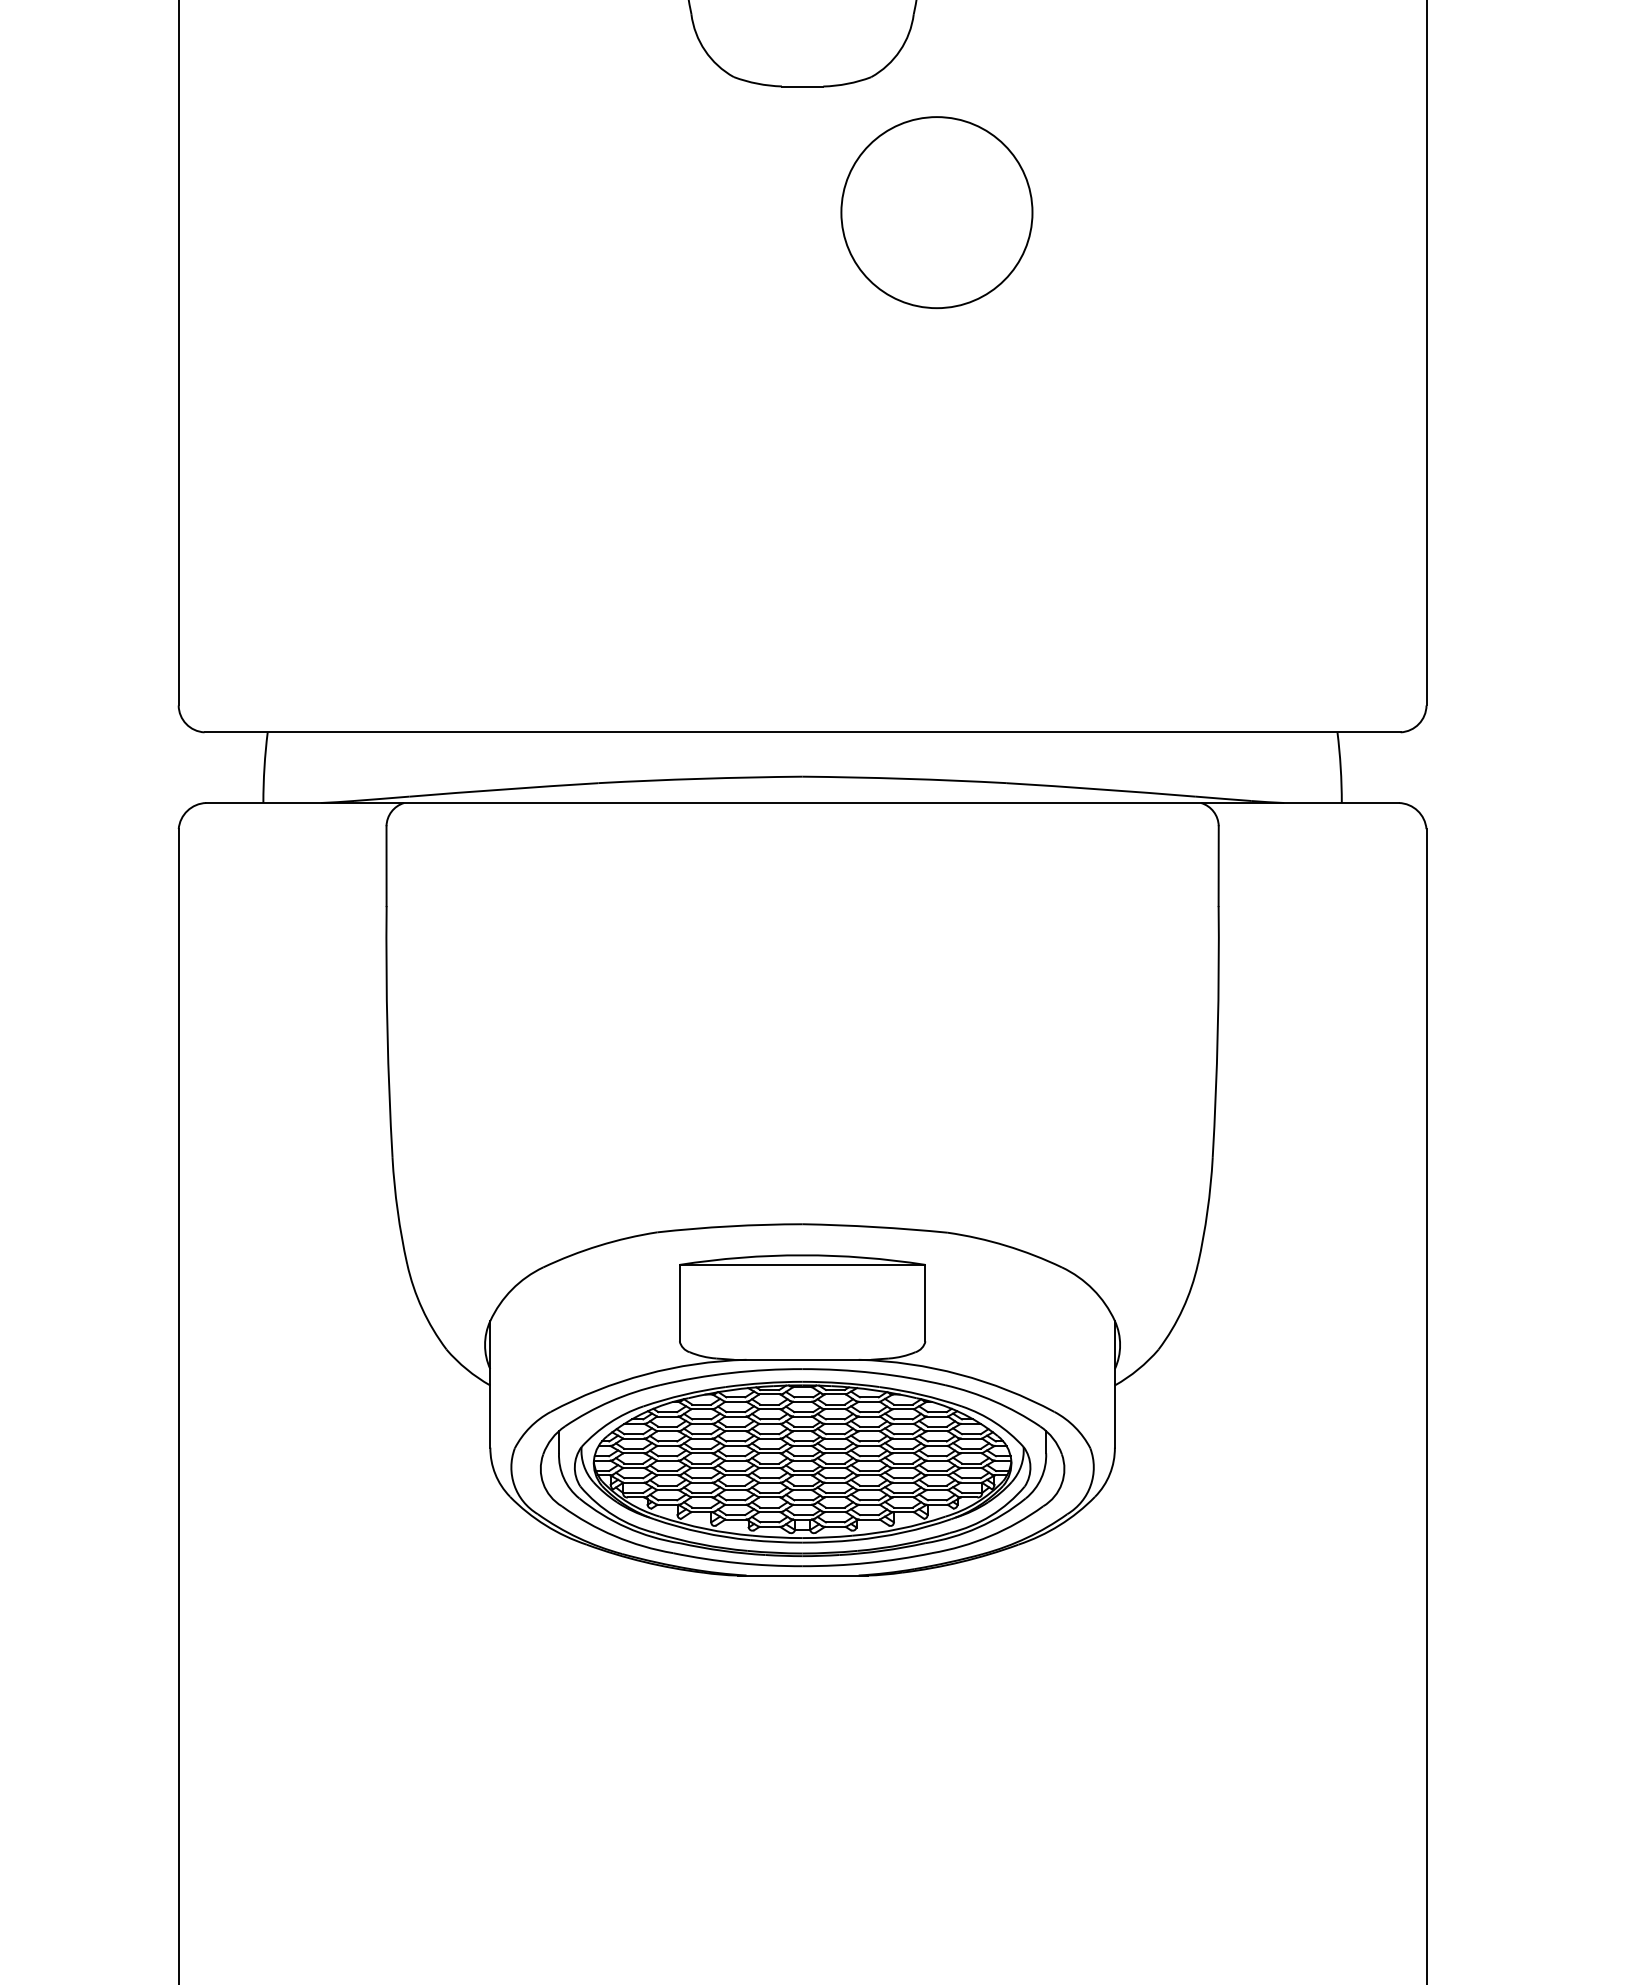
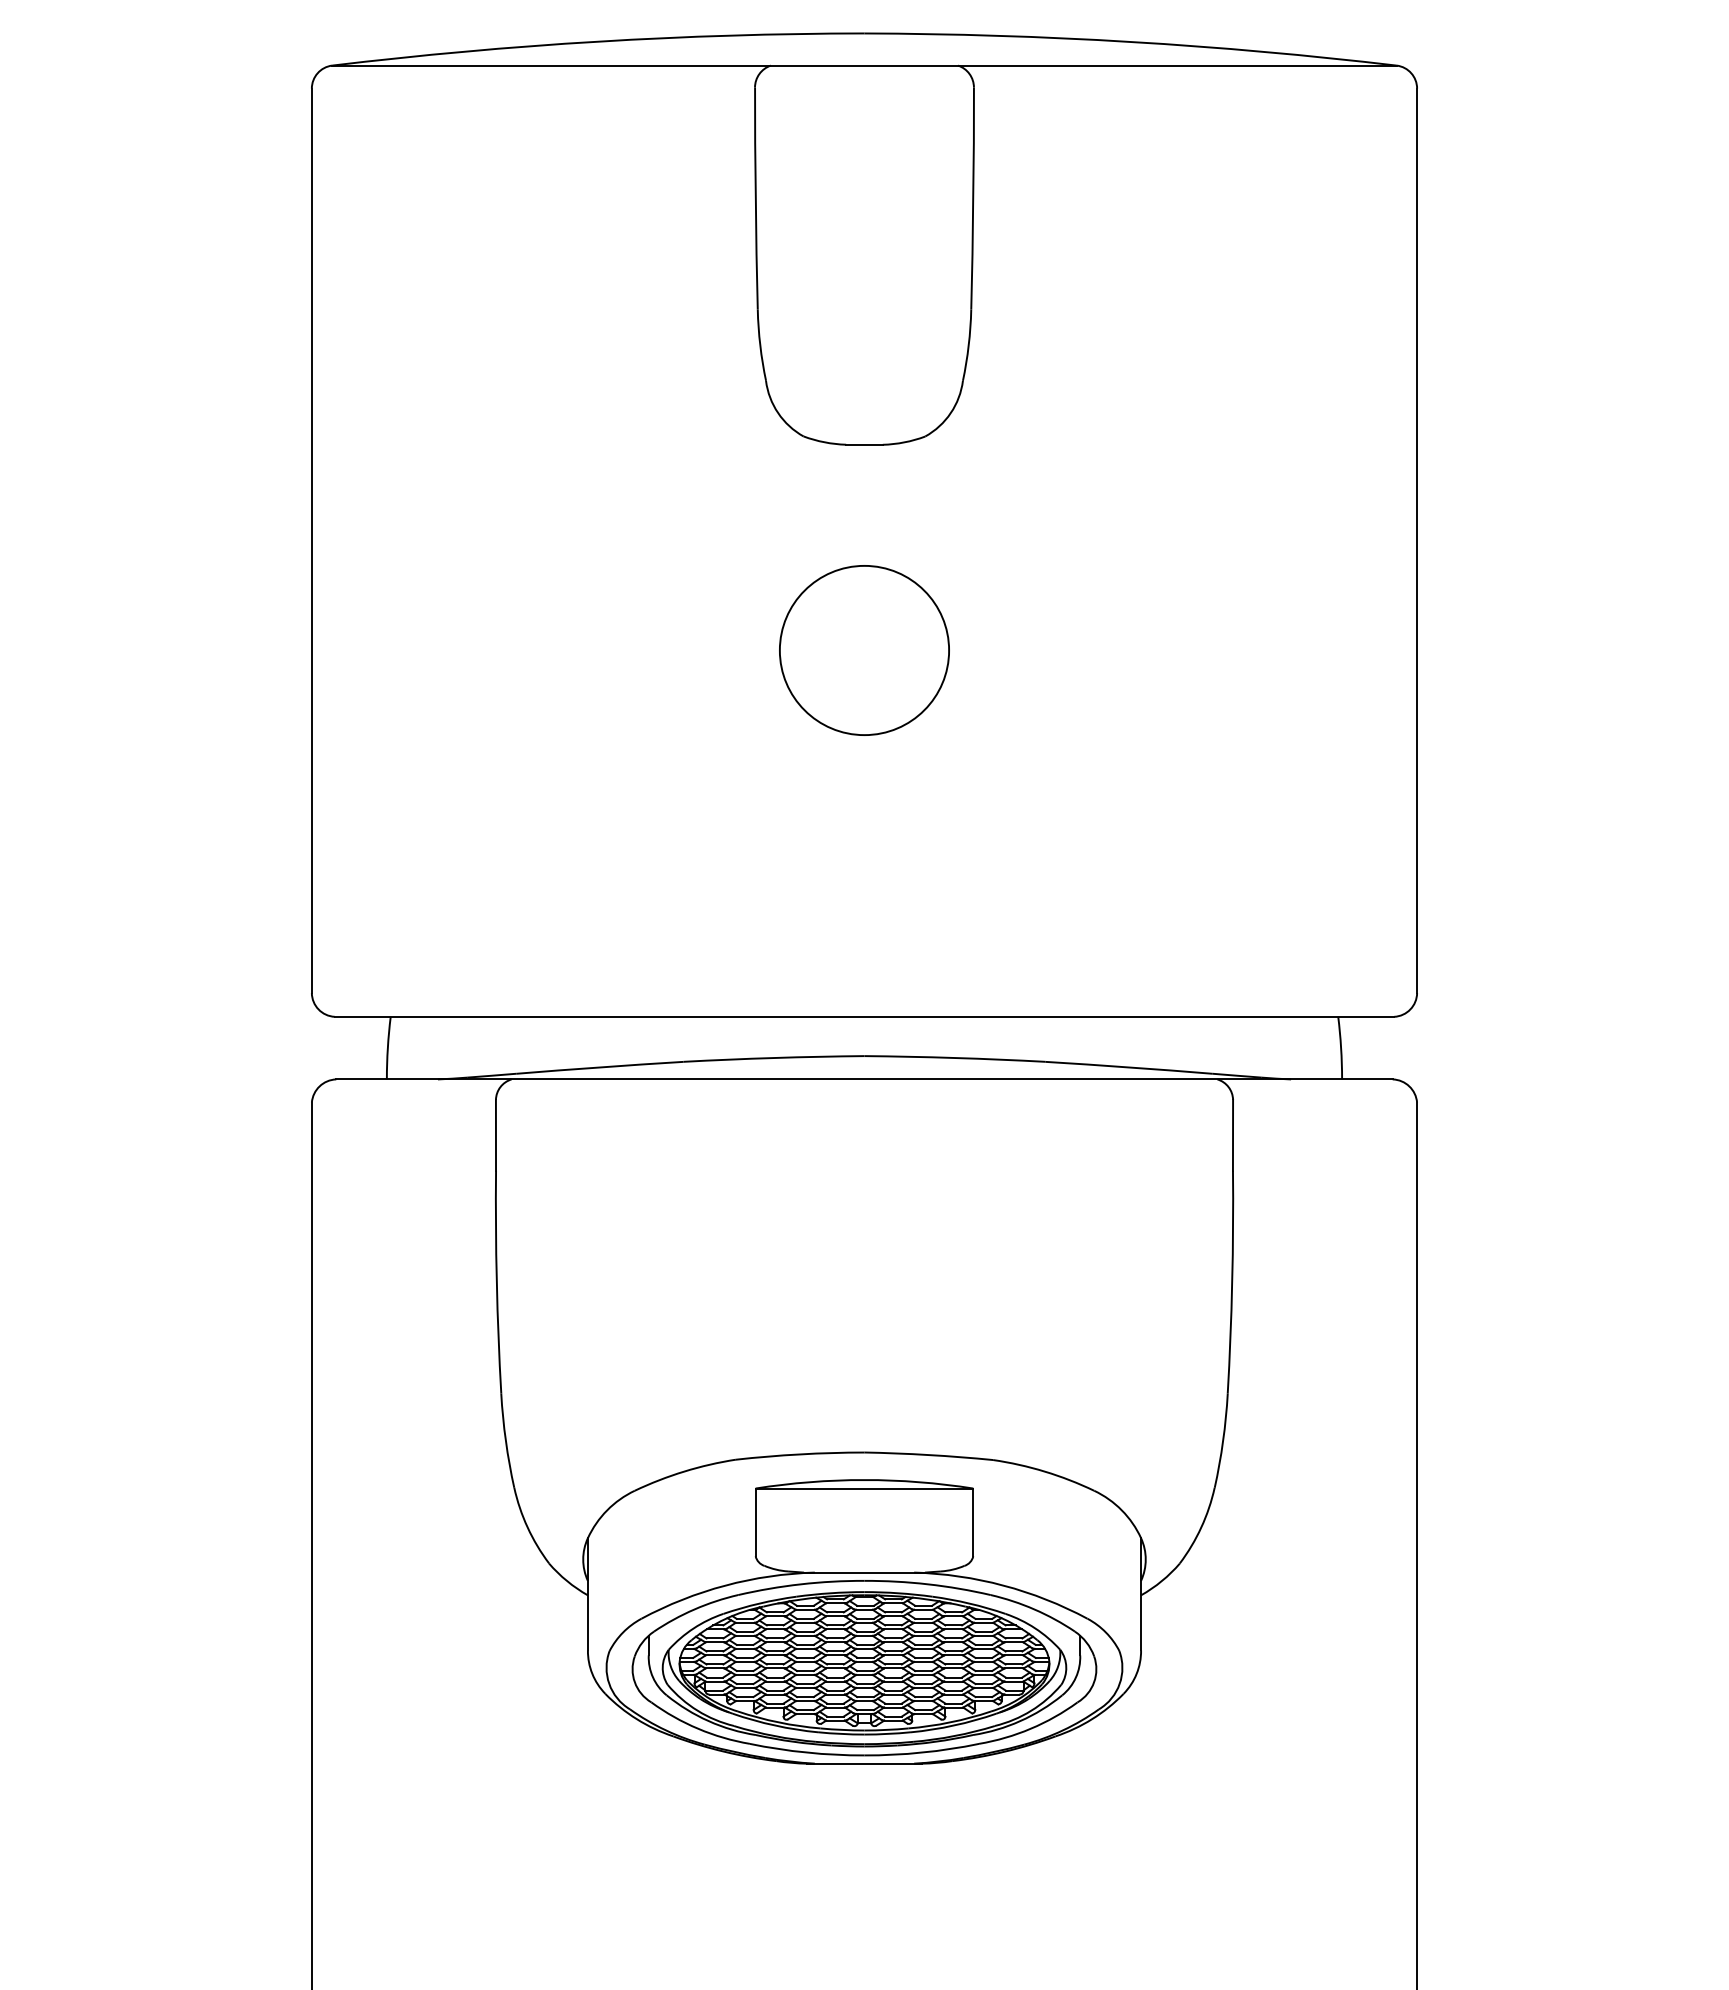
circle: (936, 212) -> (864, 650), moved

